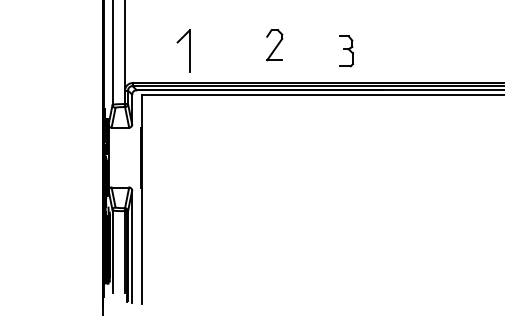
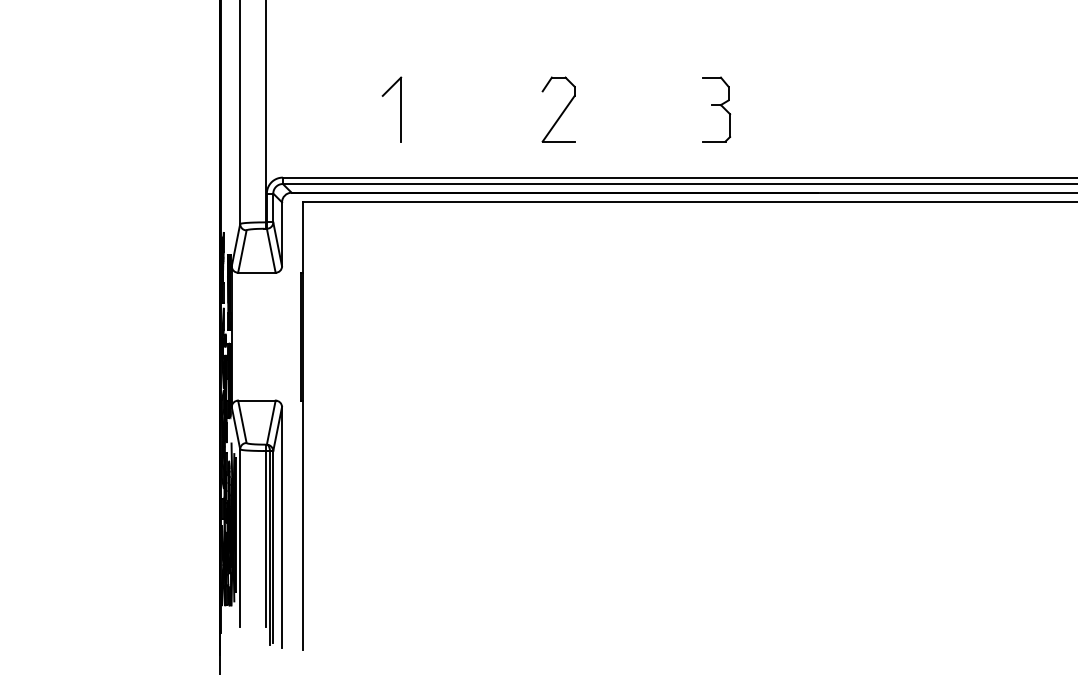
part: (274, 45) -> (558, 110), moved
part: (183, 50) -> (391, 107), size x0.71
part: (346, 51) -> (716, 110), moved

